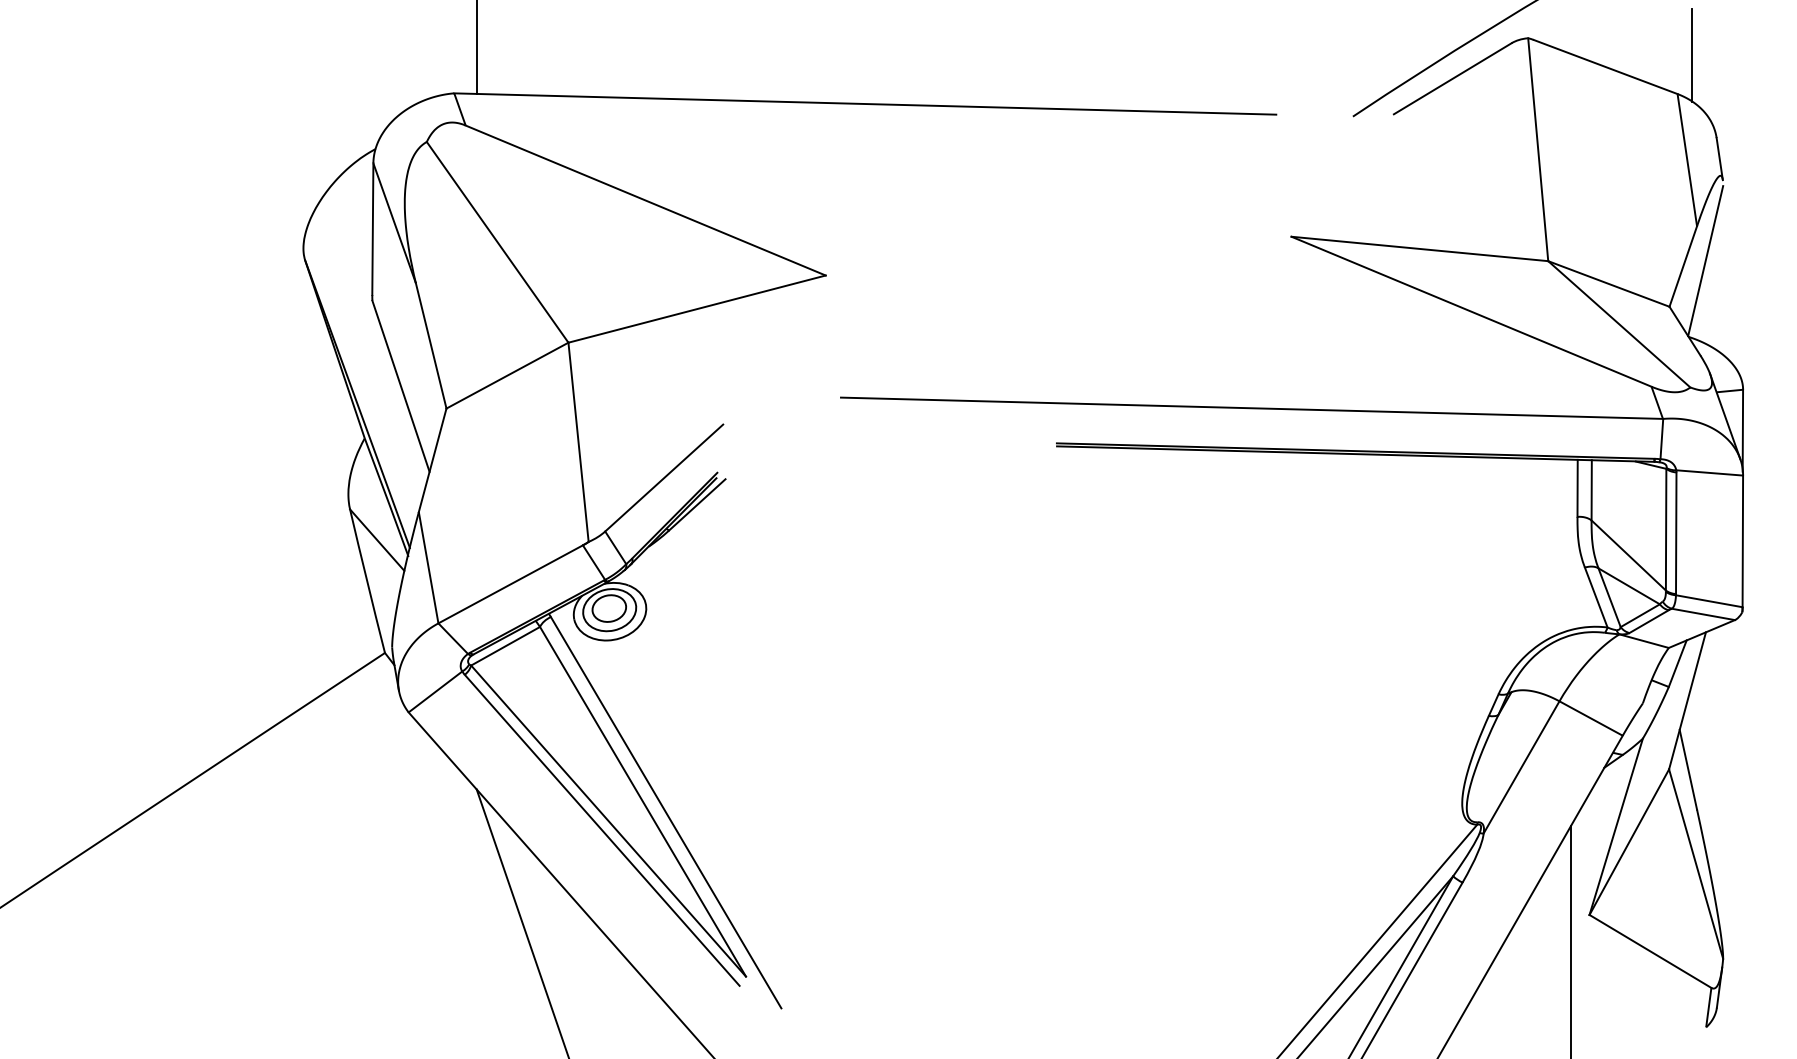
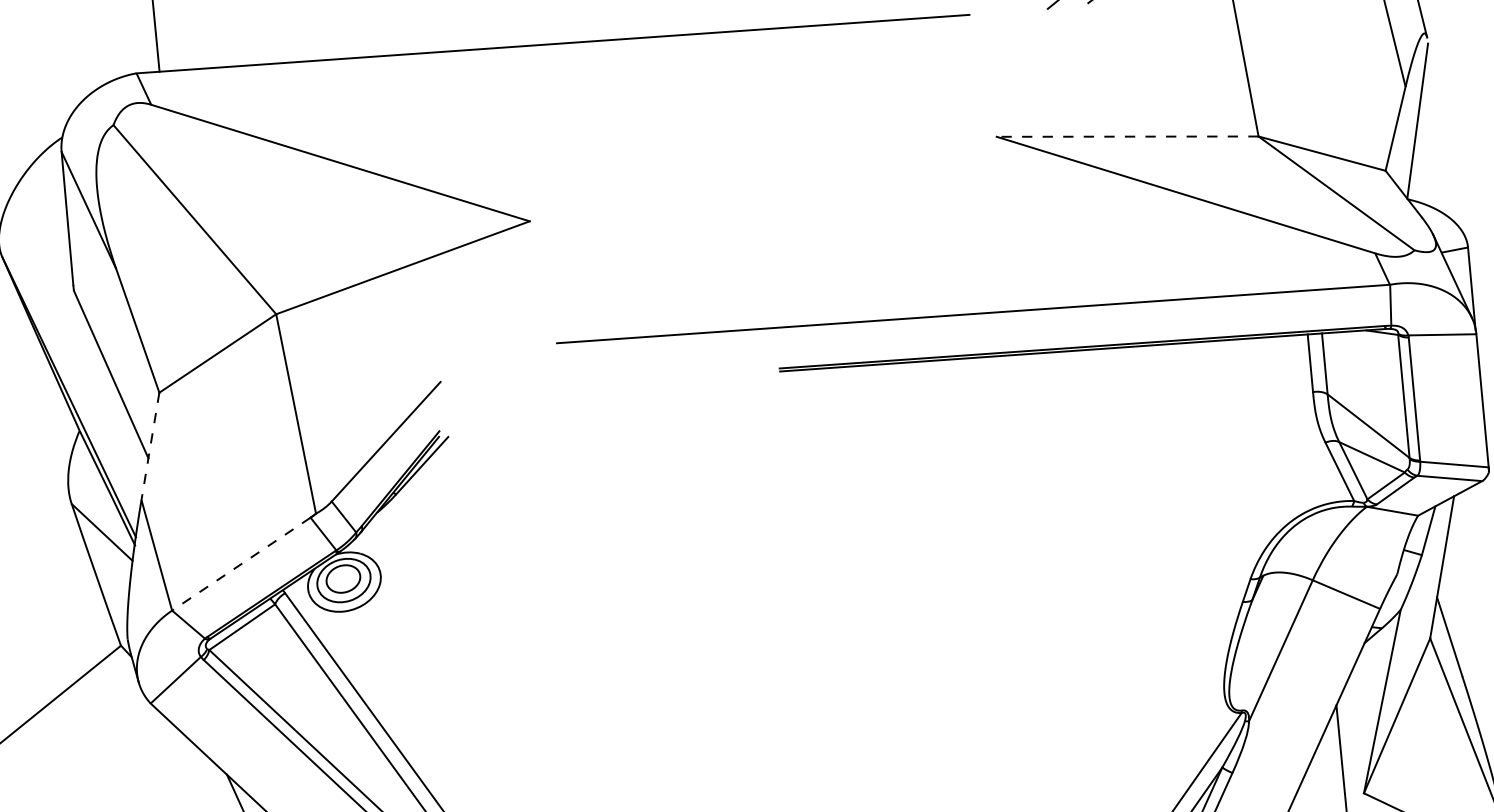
line: (1419, 248) -> (1127, 136), solid -> dashed
line: (432, 460) -> (150, 446), solid -> dashed
line: (510, 584) -> (241, 564), solid -> dashed

